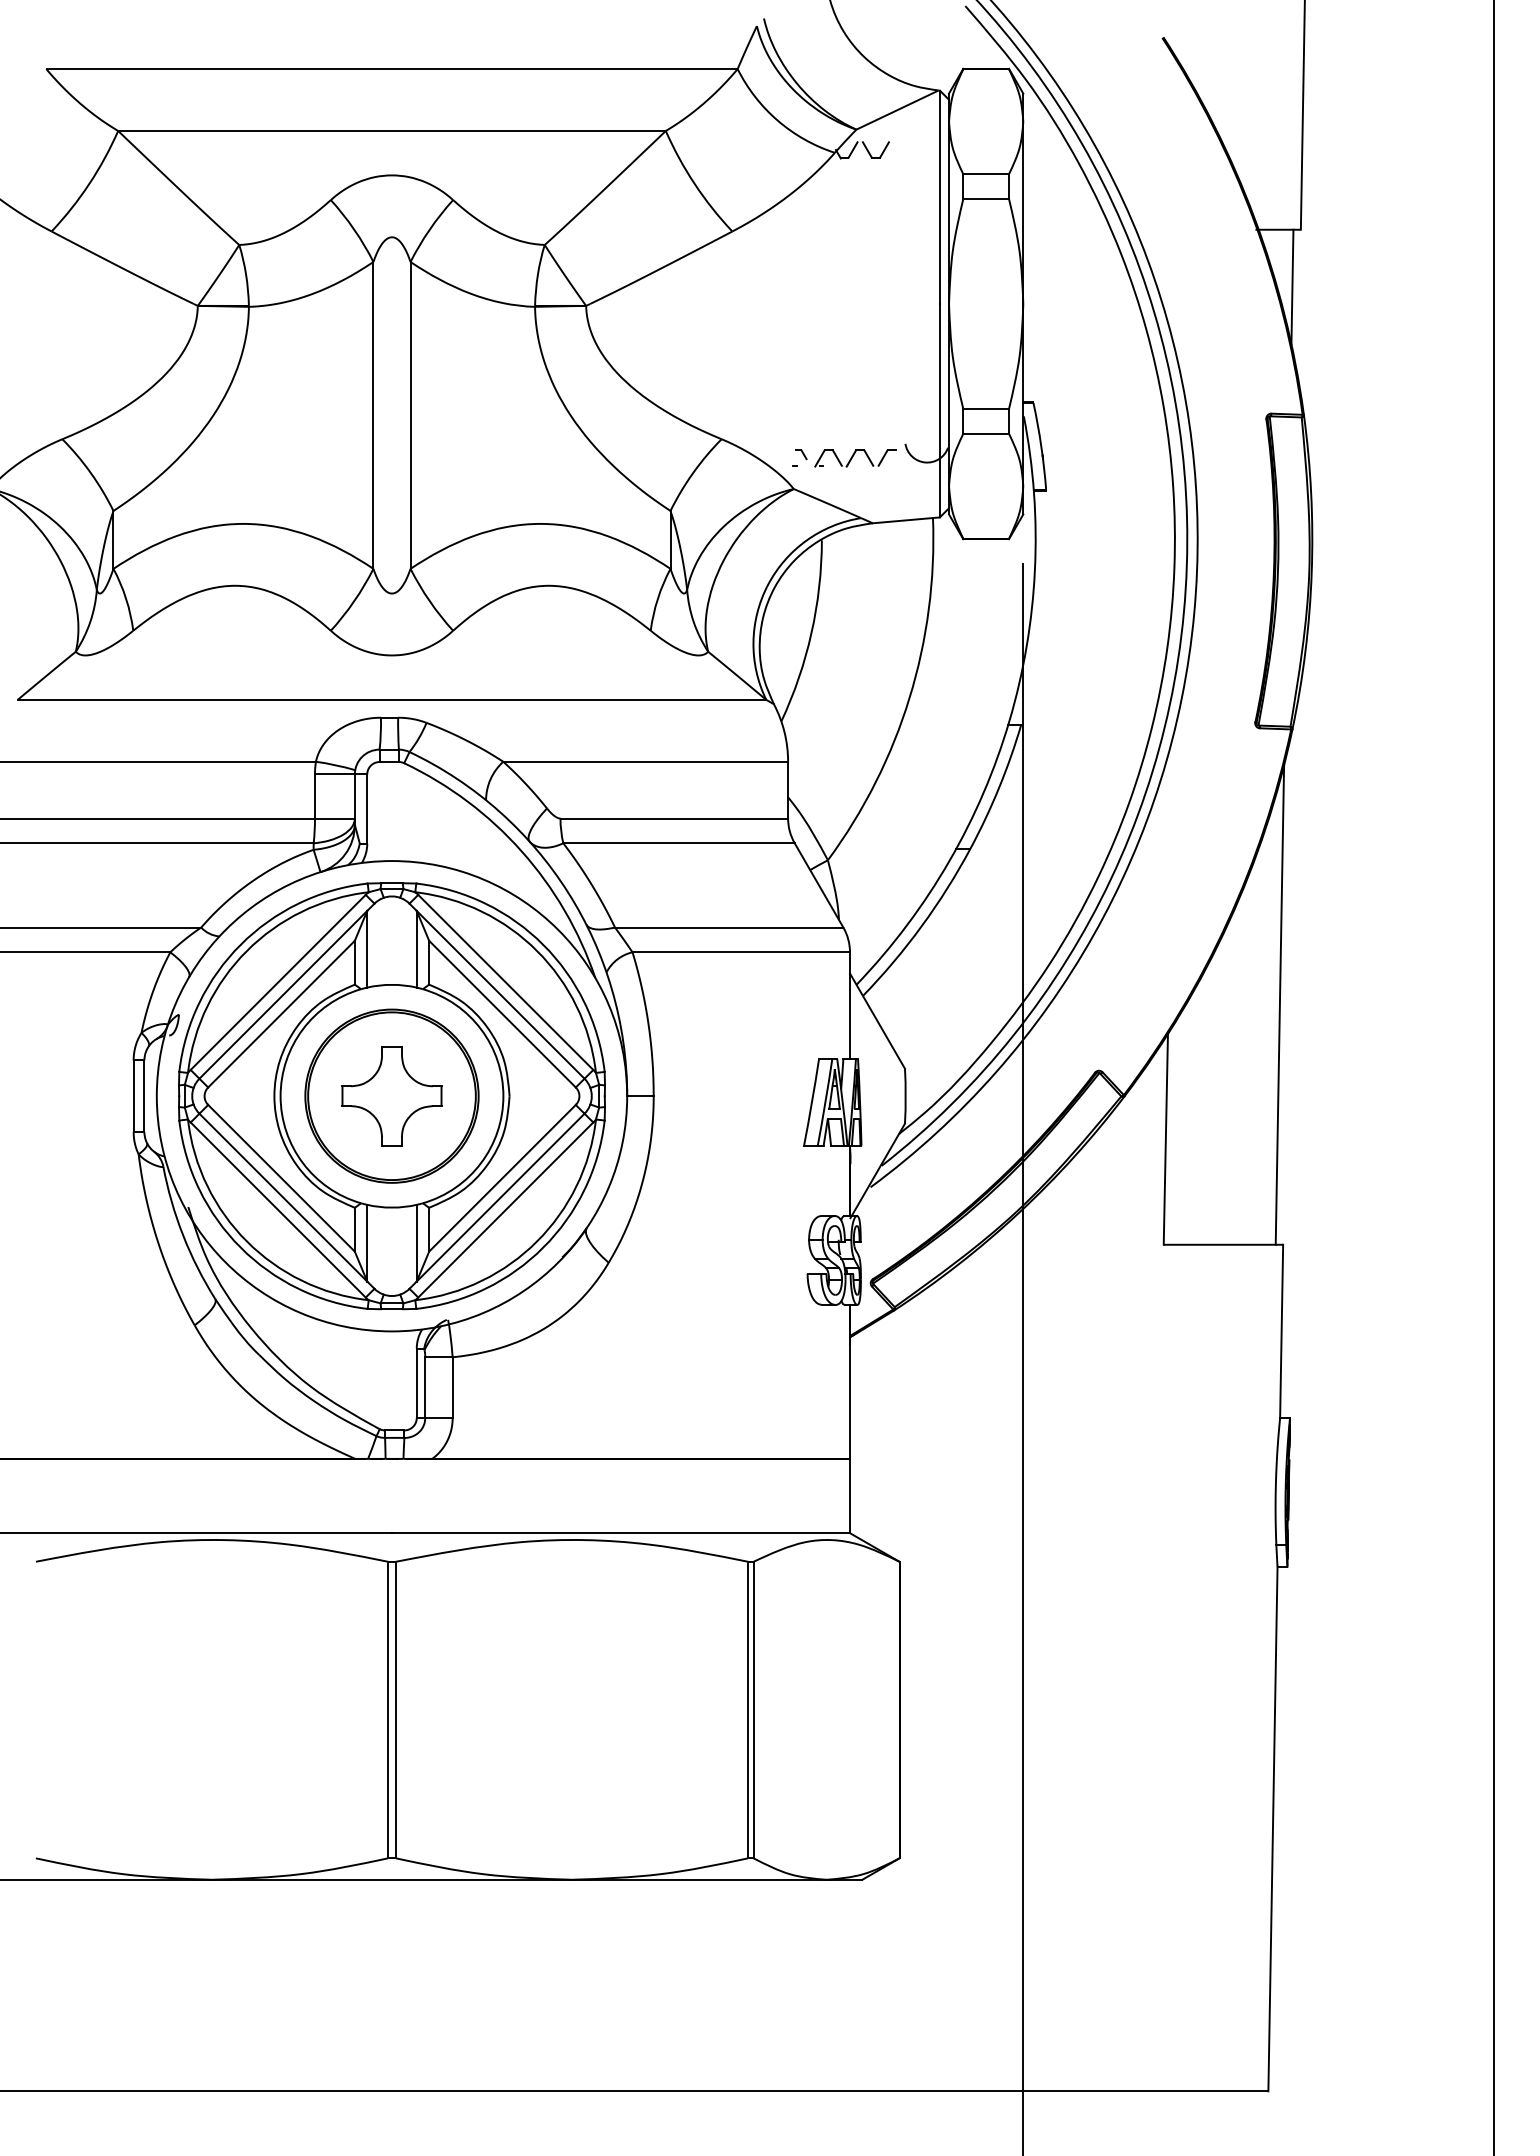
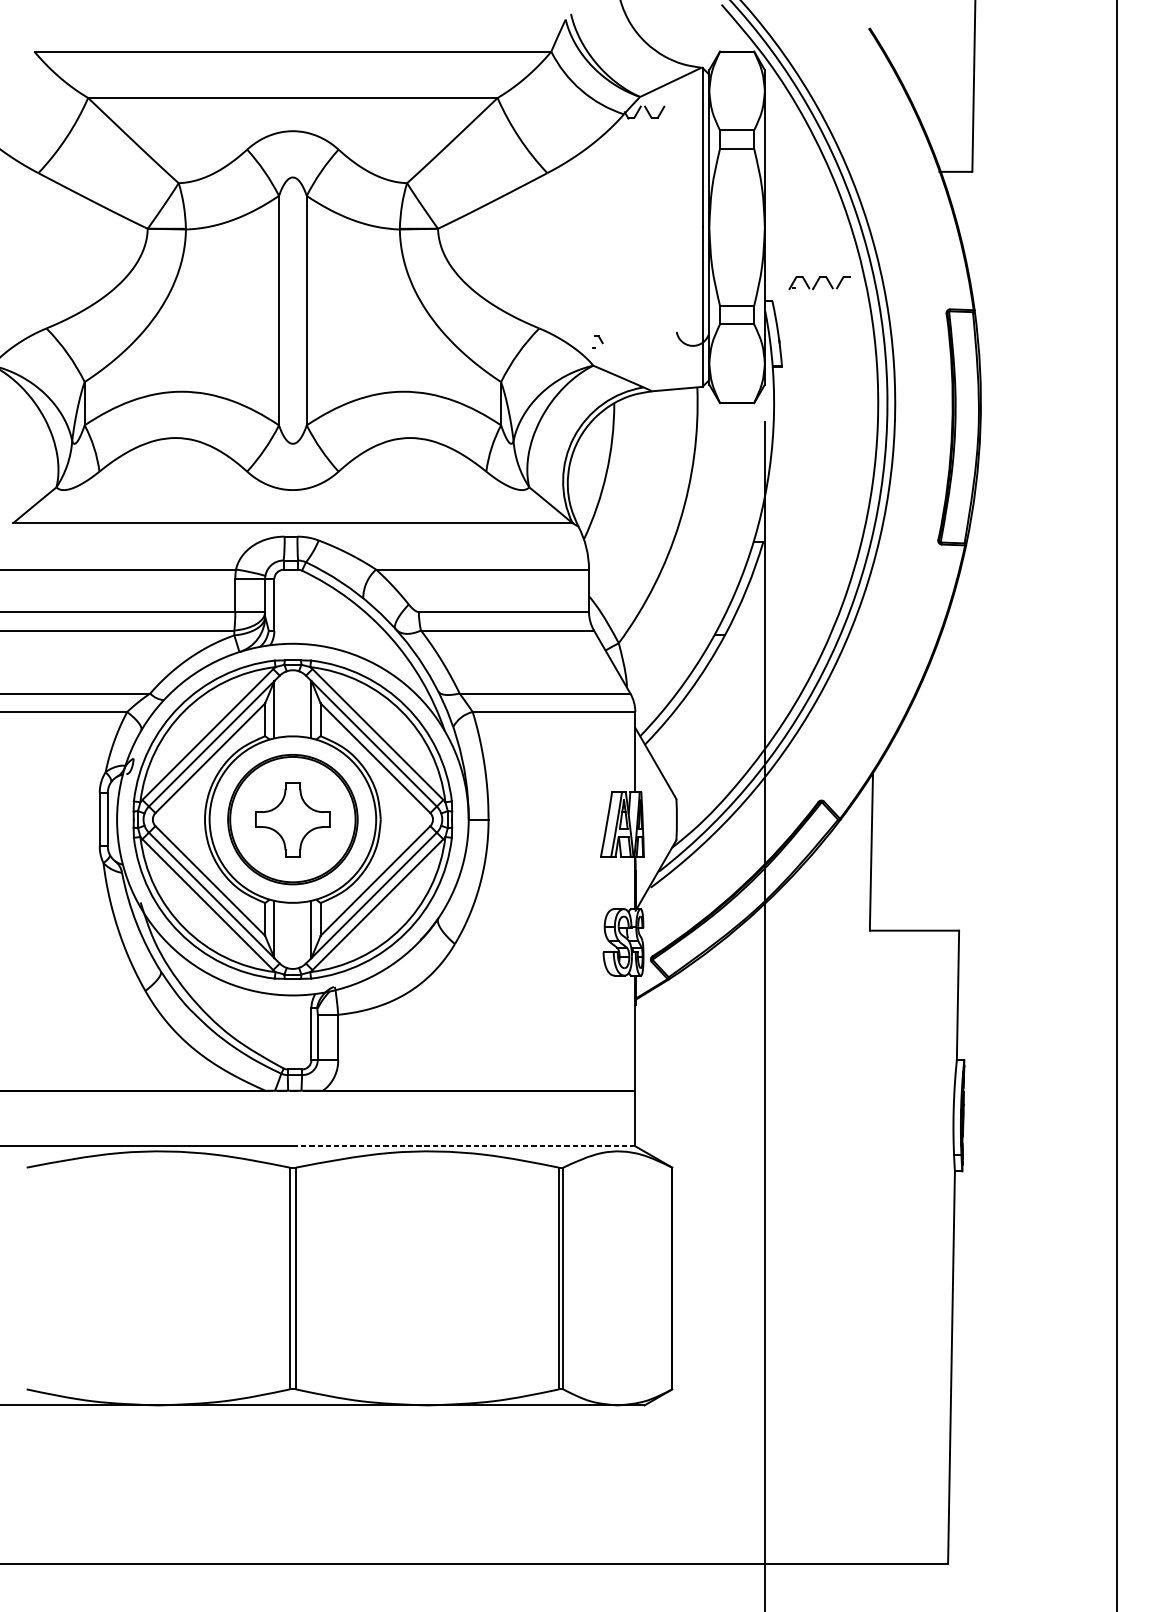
line: (1292, 286) -> (966, 214), removed
part: (855, 458) -> (819, 283), moved
line: (1279, 1004) -> (956, 751), removed
line: (621, 1533) -> (464, 1146), solid -> dashed

